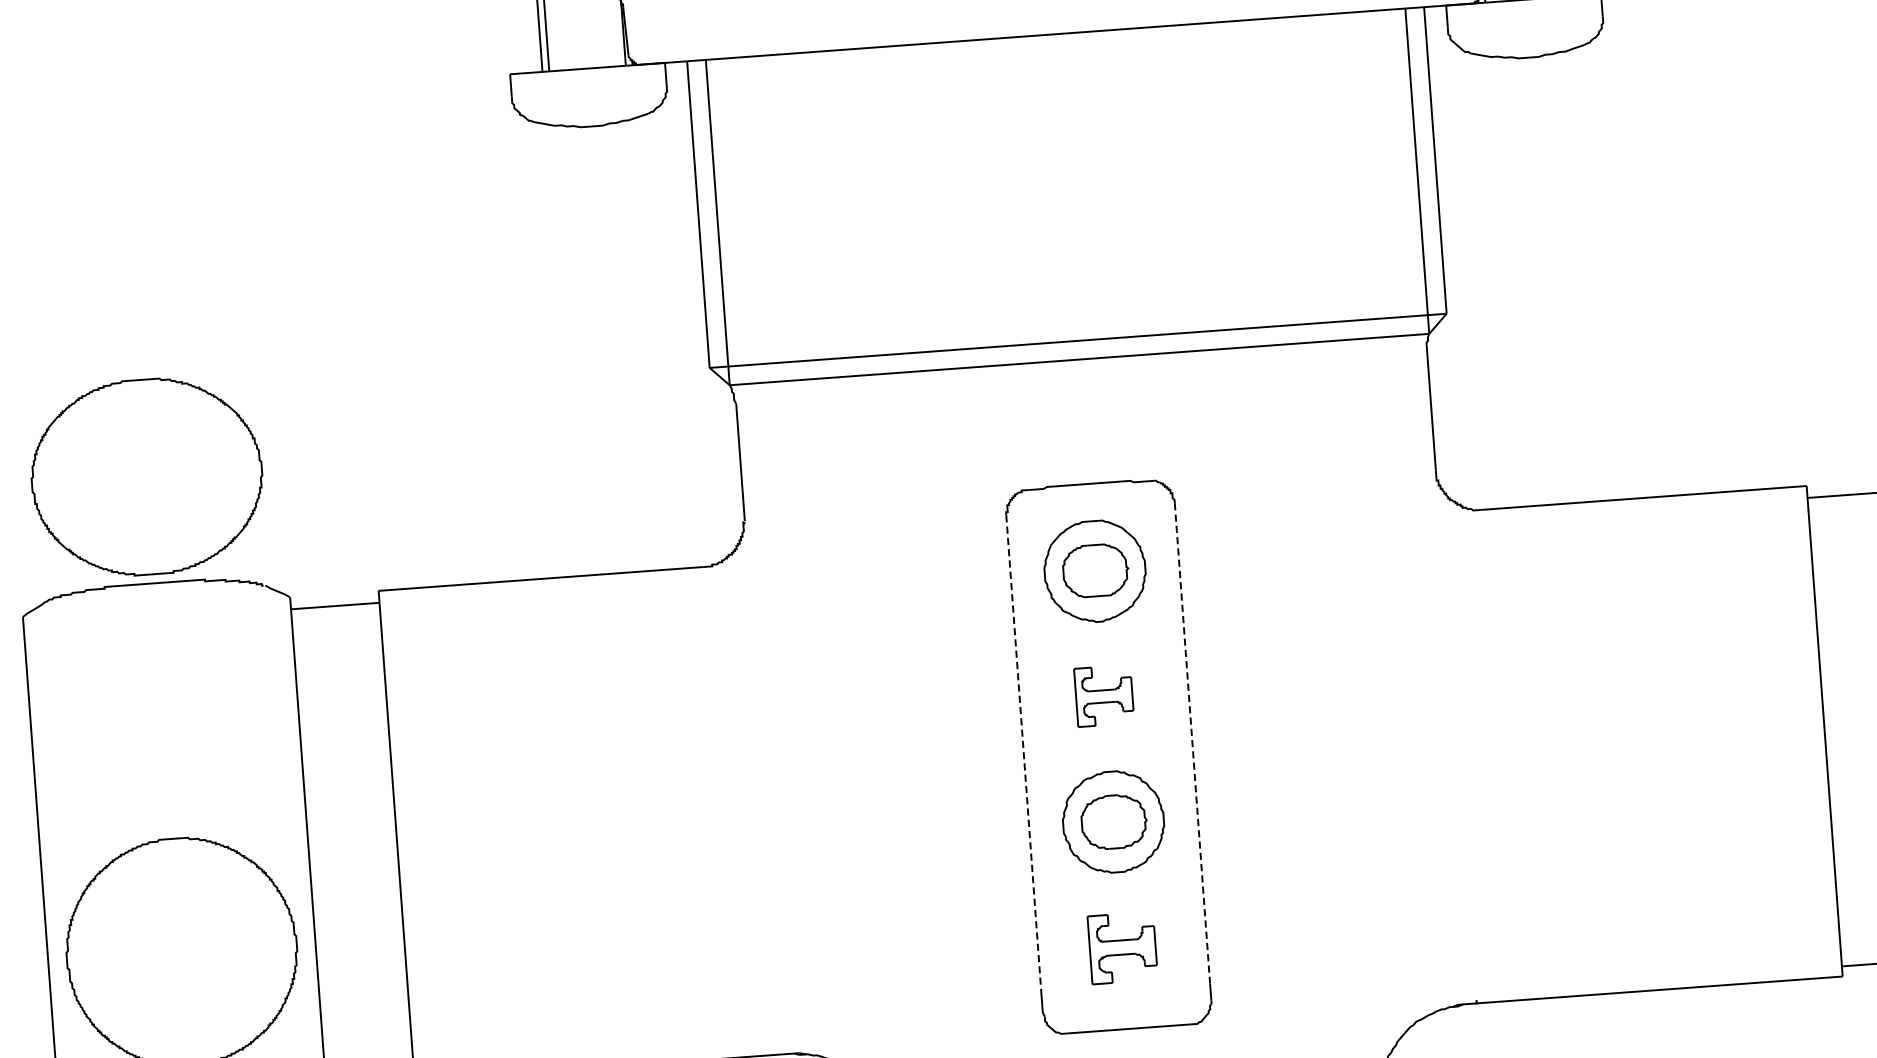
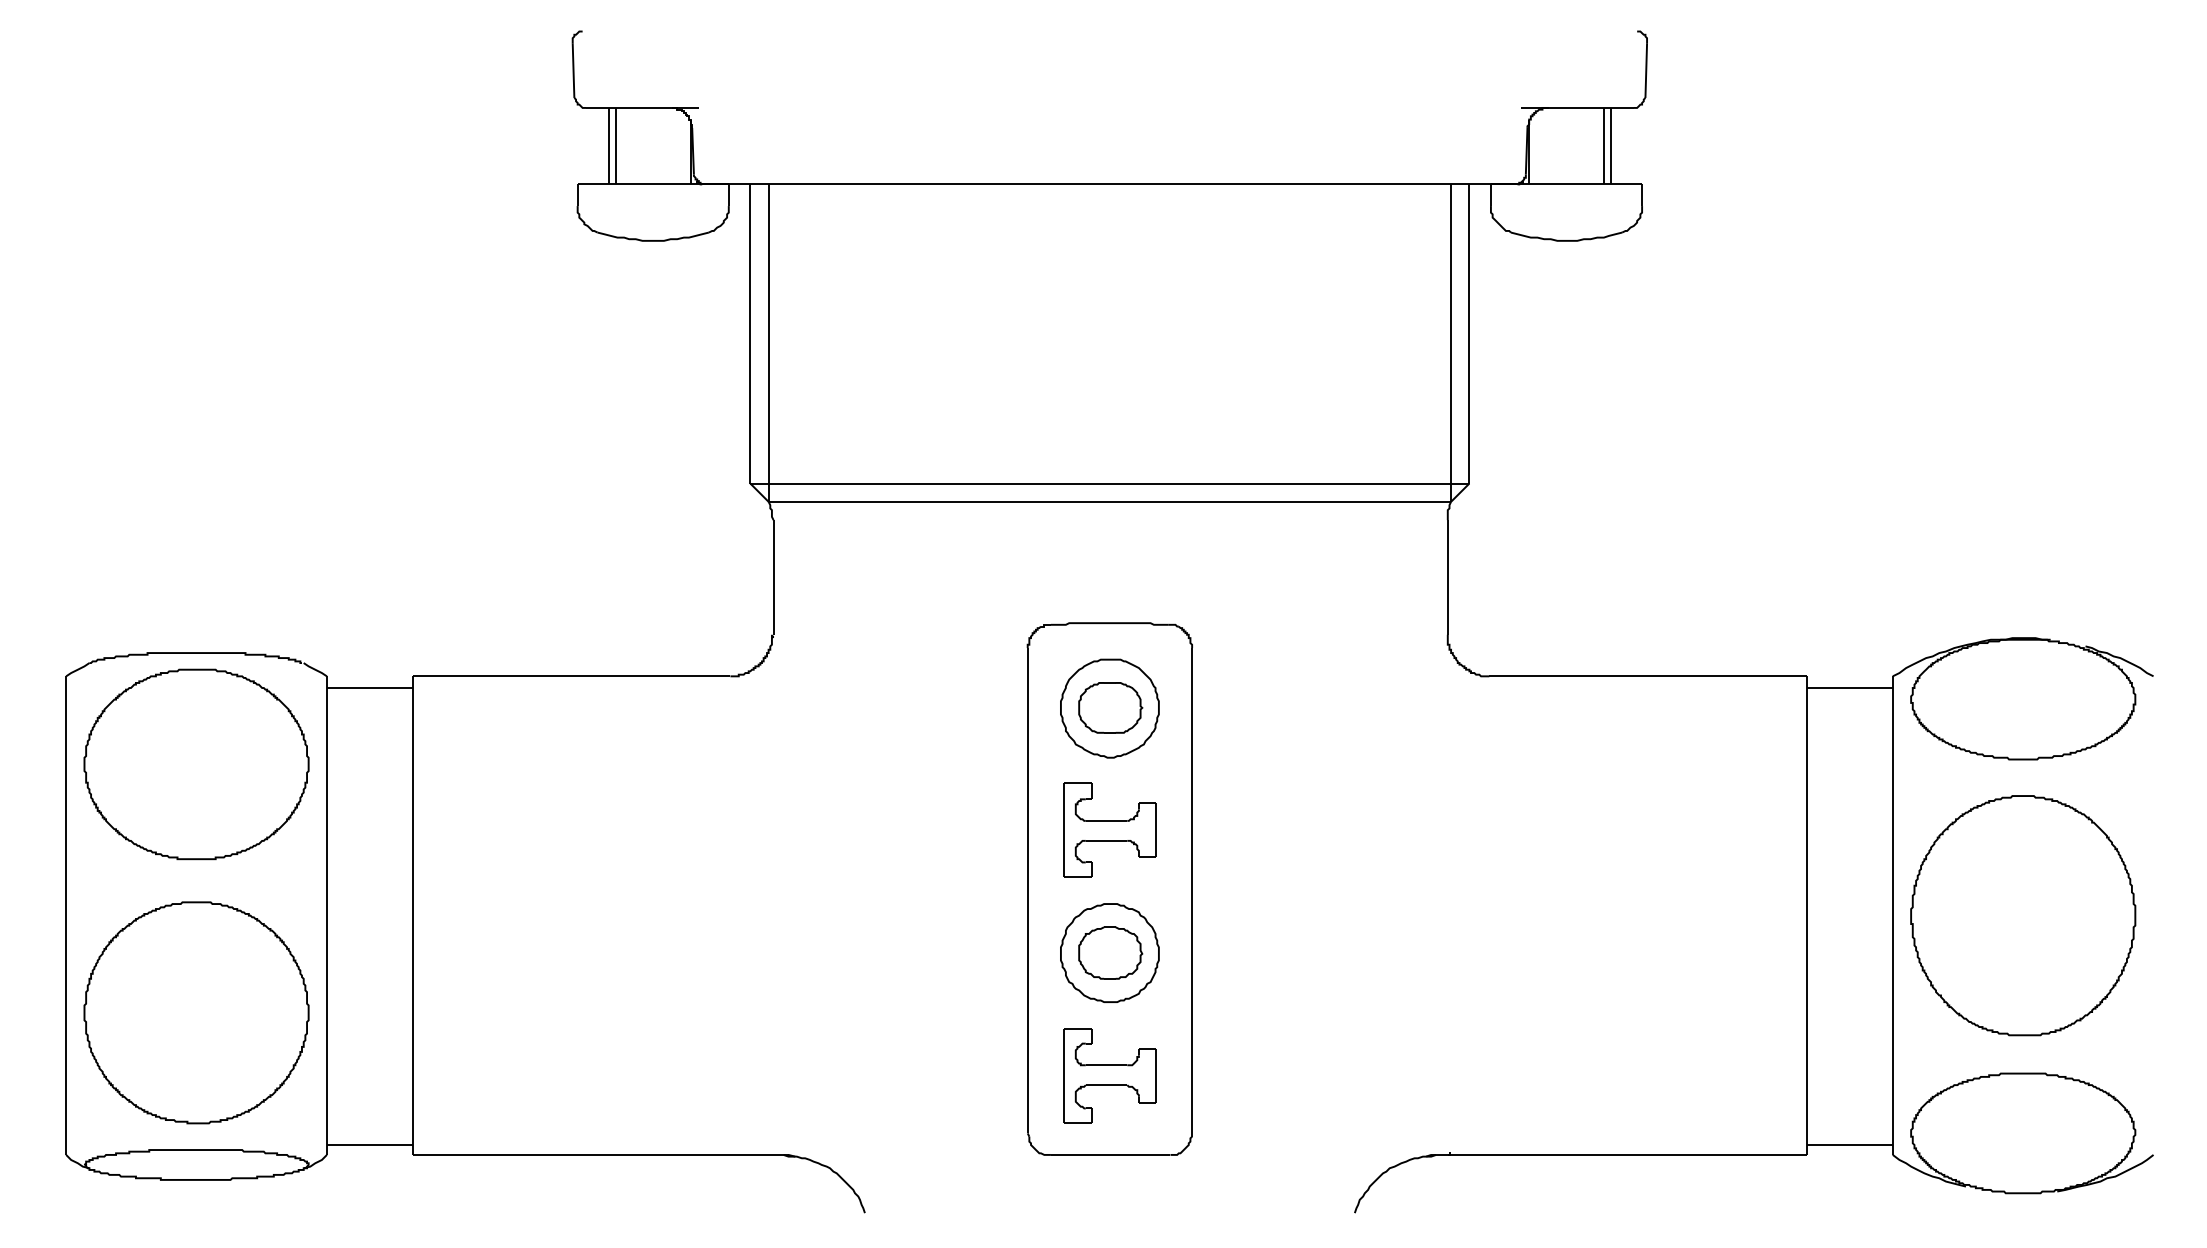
part: (146, 477) -> (196, 764), moved
part: (1103, 695) -> (1109, 829), size x1.67
line: (1192, 743) -> (1192, 882), dashed -> solid
line: (1023, 754) -> (1027, 881), dashed -> solid
part: (1122, 947) -> (1109, 1075), size x1.43

